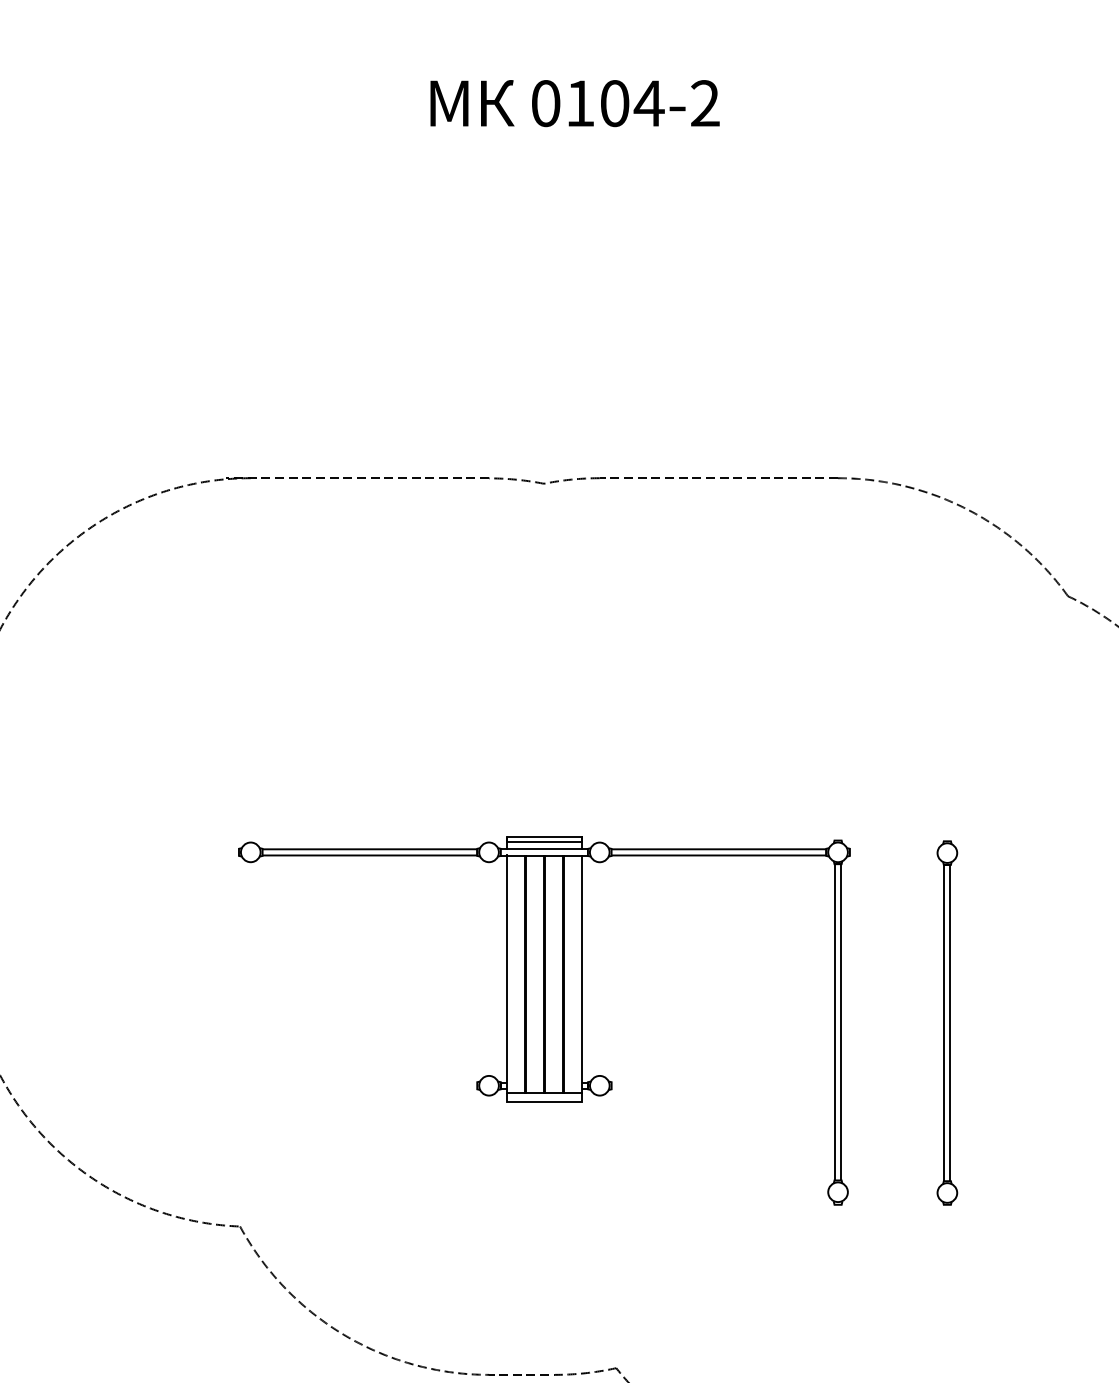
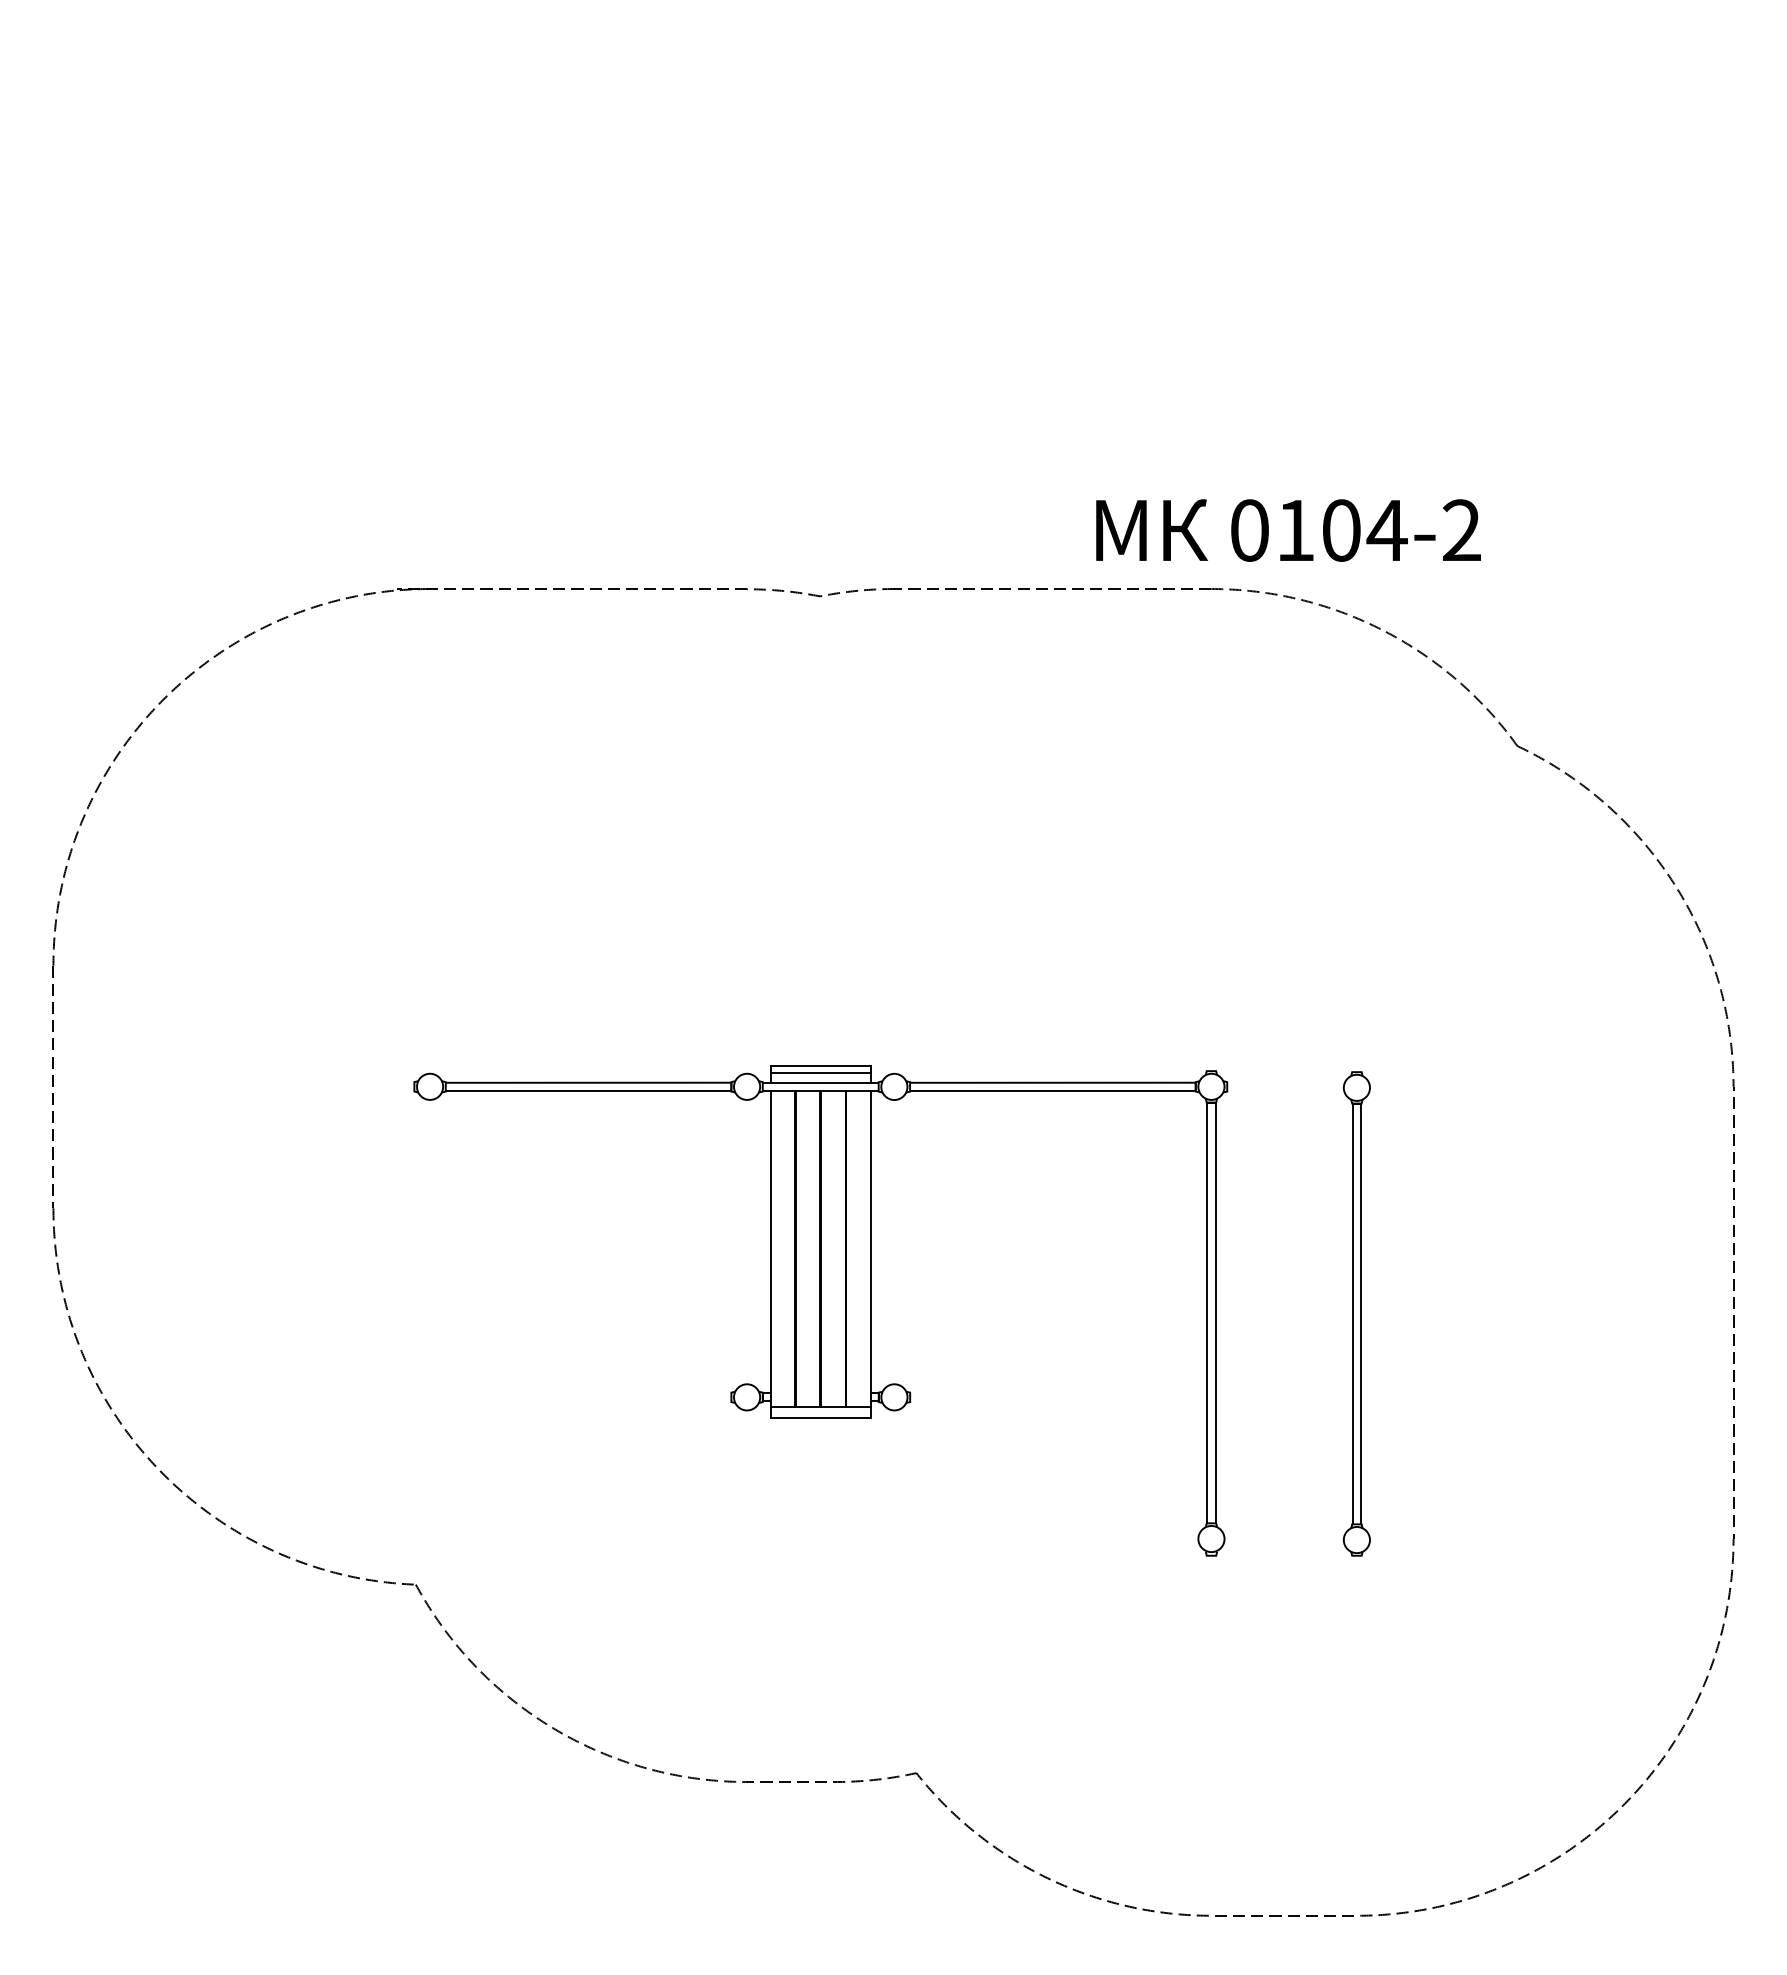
text: (575, 103) -> (1288, 530), moved

